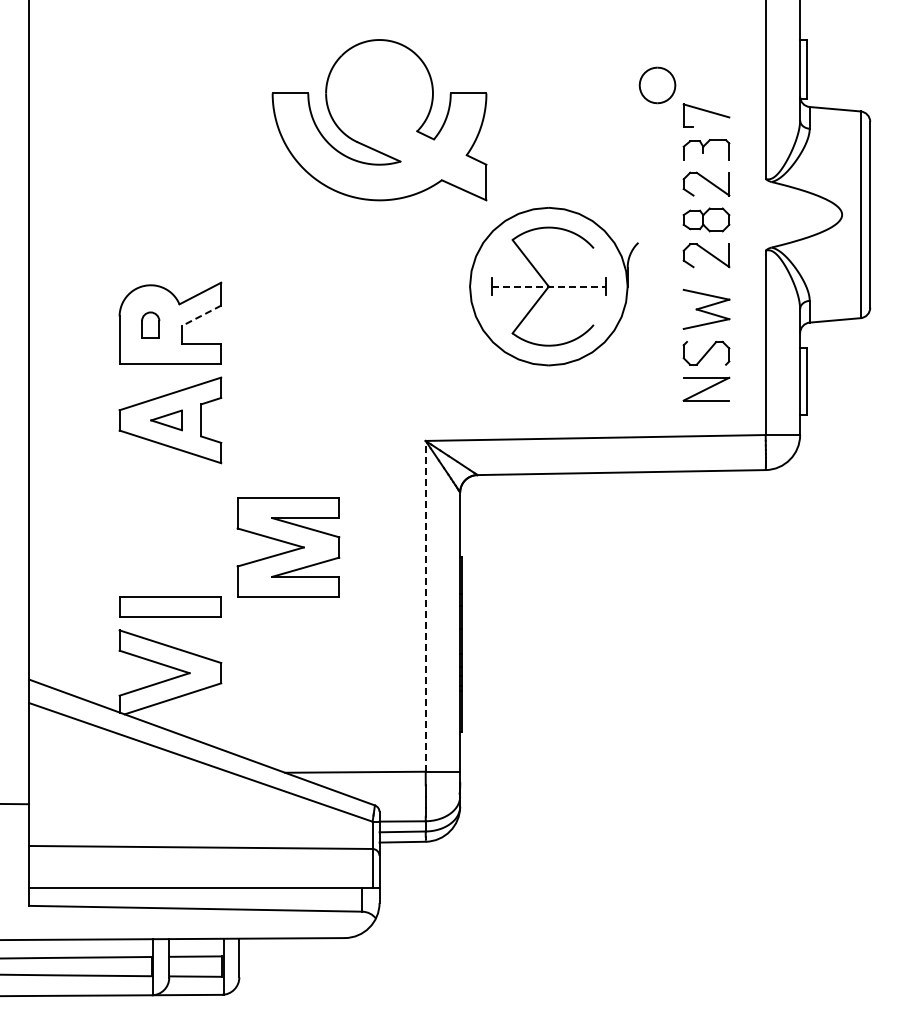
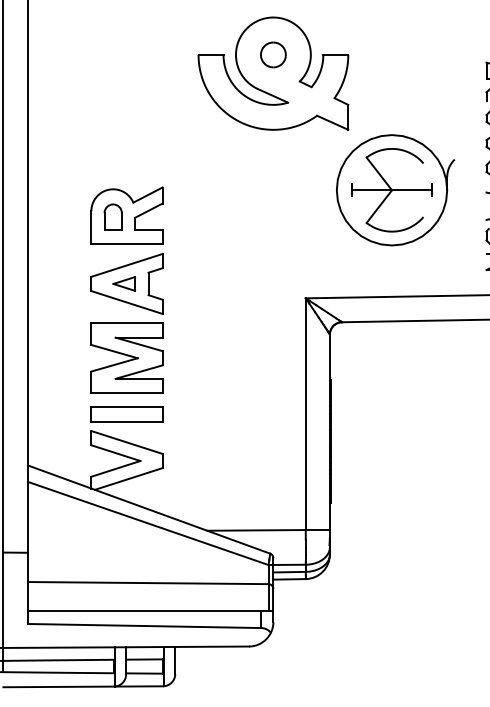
part: (657, 85) -> (273, 54), moved
line: (549, 286) -> (392, 190), dashed -> solid
line: (201, 316) -> (148, 211), dashed -> solid
part: (150, 325) -> (113, 217), size x1.43
part: (288, 547) -> (127, 358), moved
line: (425, 605) -> (305, 413), dashed -> solid

